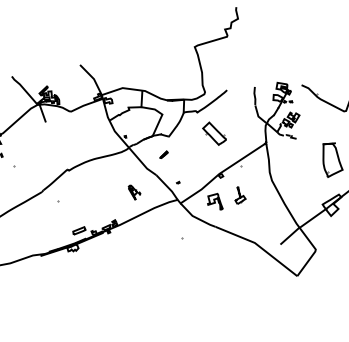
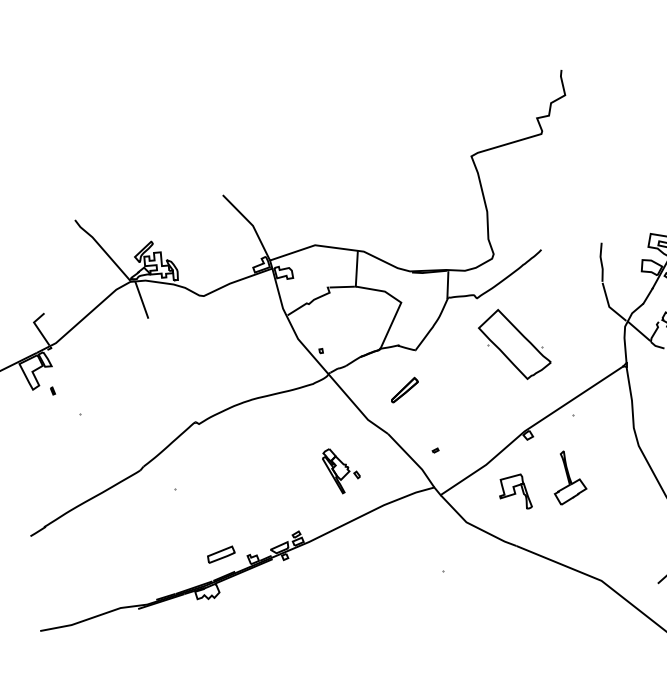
part: (214, 133) -> (514, 343), size x1.43
part: (163, 154) -> (403, 389), size x1.67
part: (134, 192) -> (340, 471), size x1.43
part: (240, 195) -> (570, 478), size x1.43

